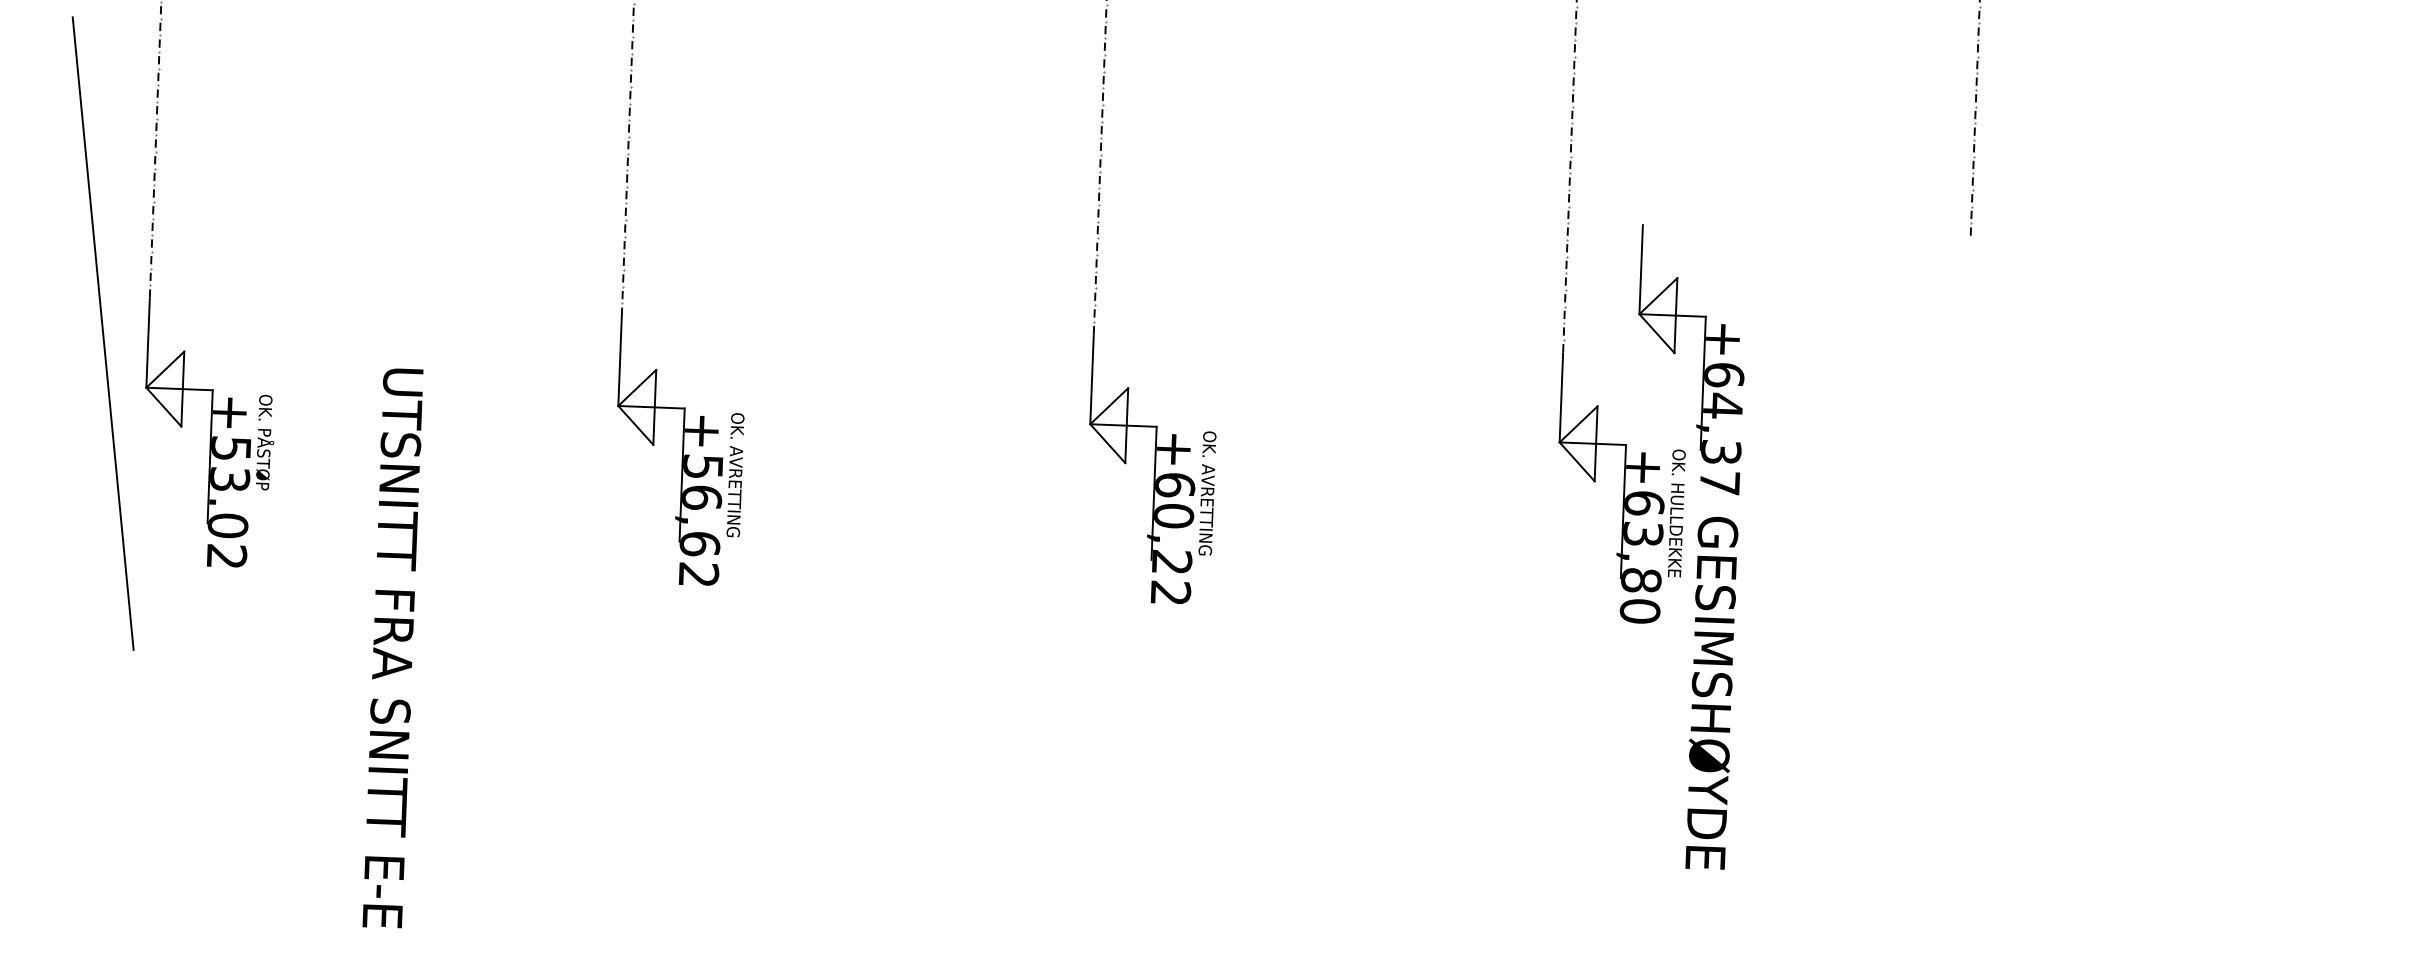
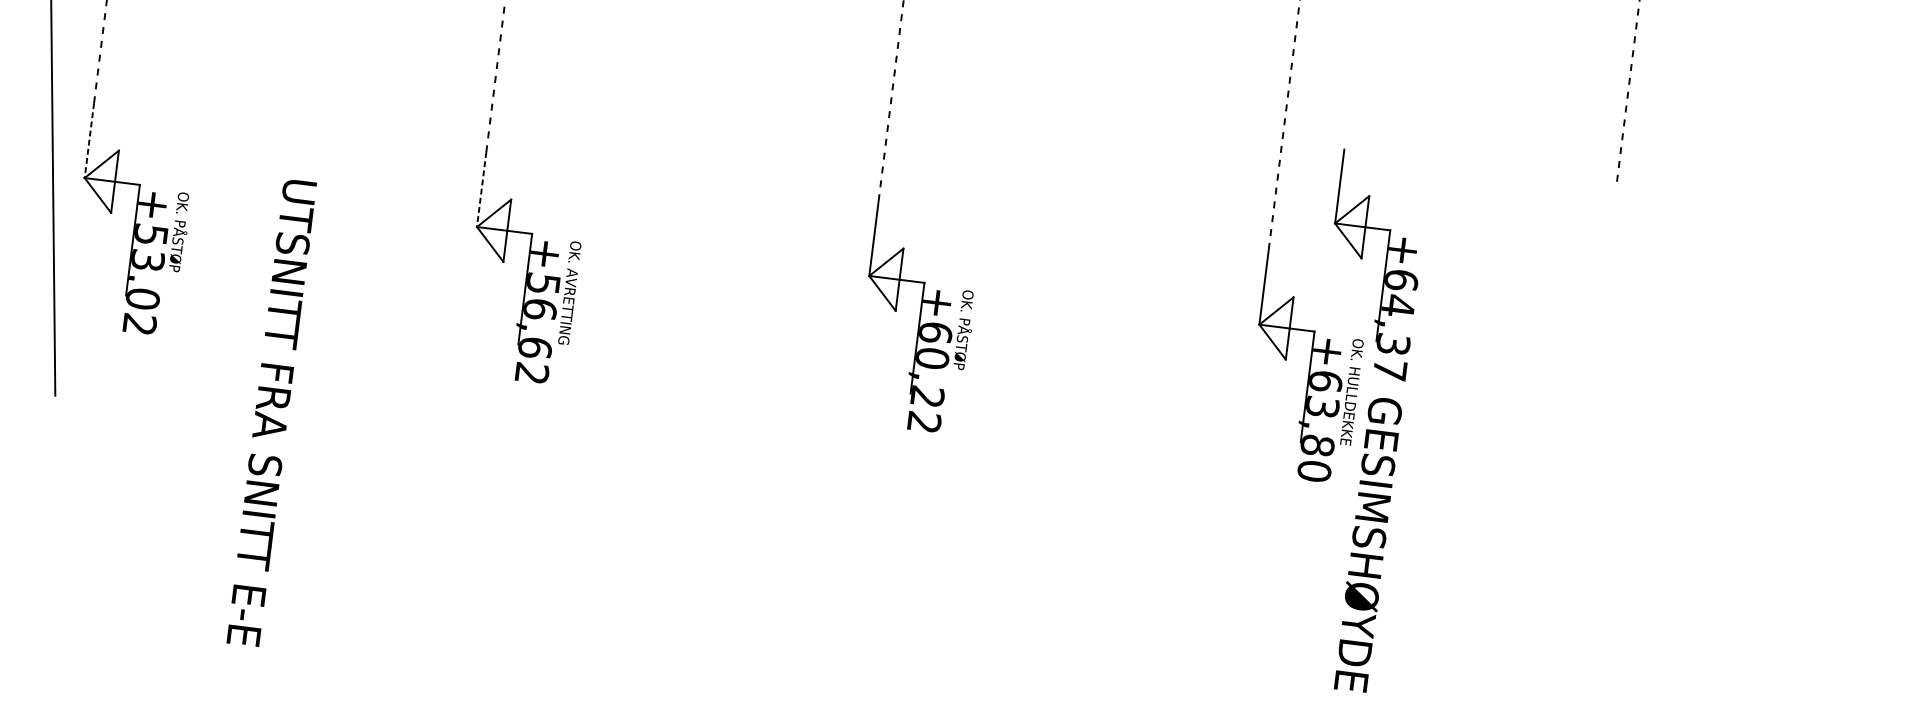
line: (148, 343) -> (89, 141), solid -> dashed
line: (620, 361) -> (481, 190), solid -> dashed
text: (1208, 509) -> (961, 355), OK. AVRETTING -> OK. PÅSTØP

